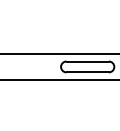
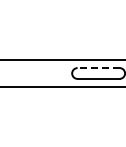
line: (87, 61) -> (98, 68), solid -> dashed

